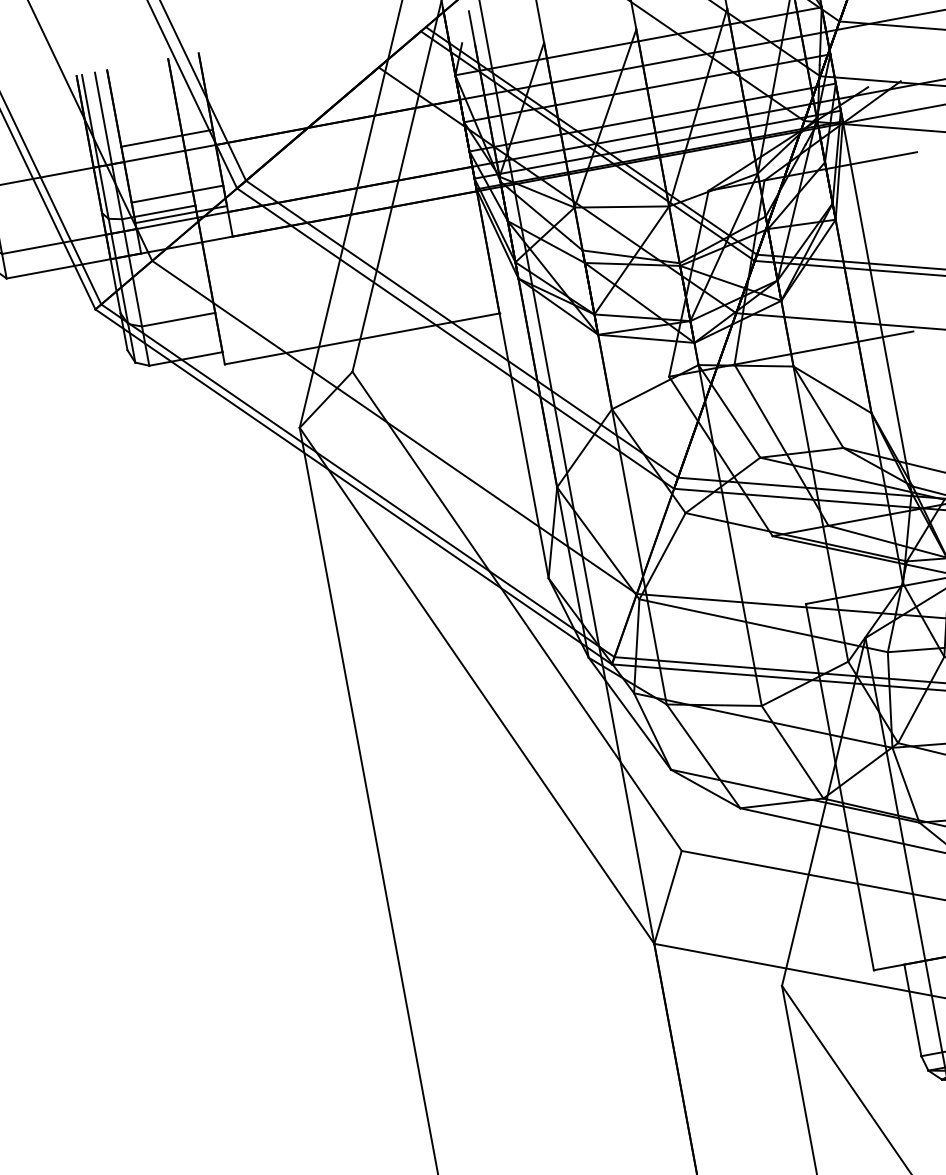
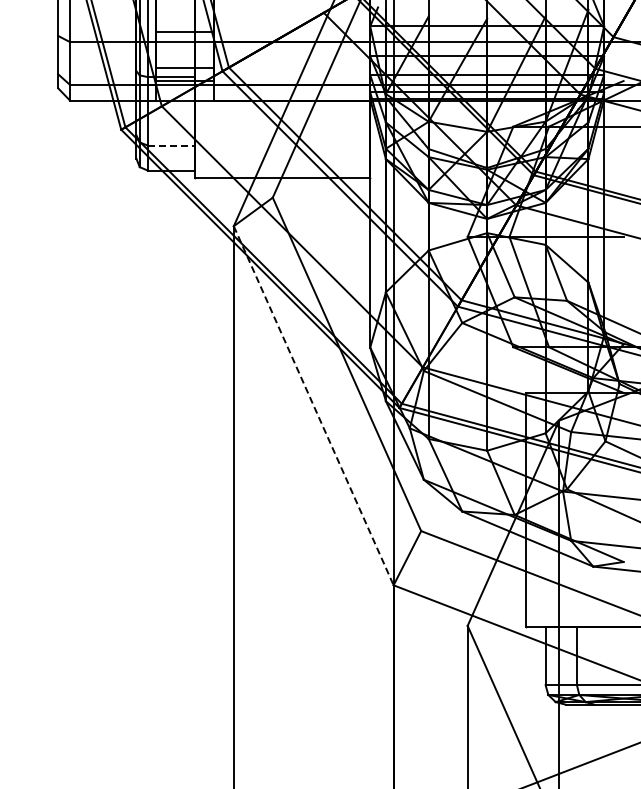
line: (178, 319) -> (171, 145), solid -> dashed
line: (476, 685) -> (313, 405), solid -> dashed

